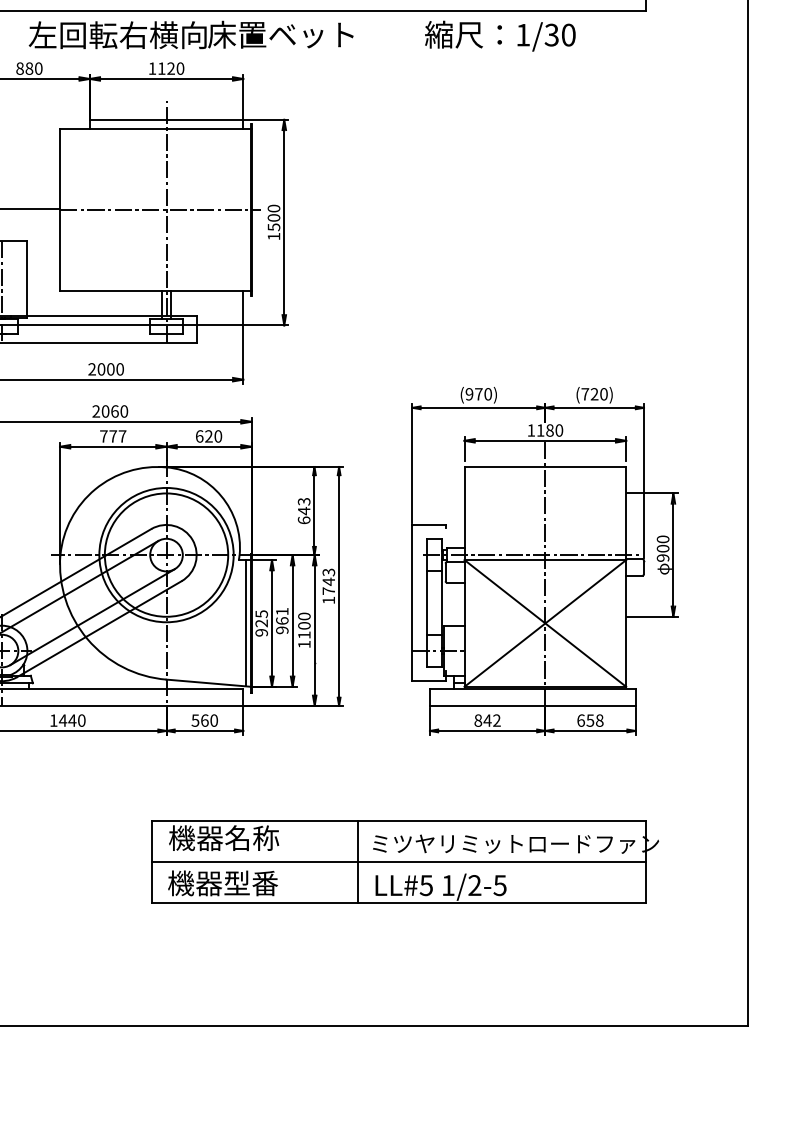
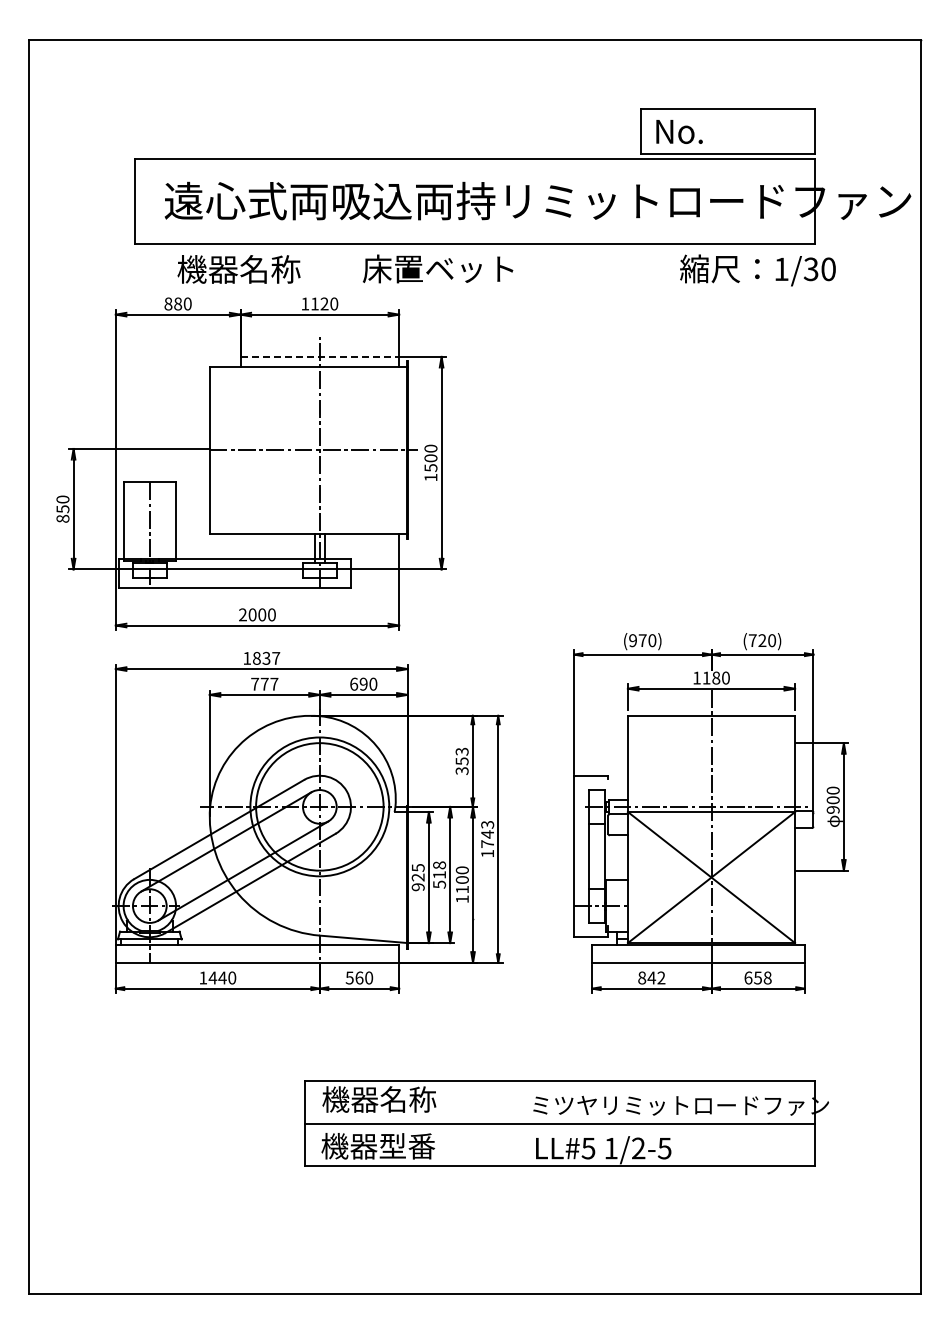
text: (117, 35) -> (269, 269), 左回転右横向 -> 機器名称
text: (499, 36) -> (757, 270), moved
line: (167, 119) -> (320, 356), solid -> dashed
text: (110, 410) -> (261, 657), 2060 -> 1837
text: (208, 436) -> (363, 684), 620 -> 690
text: (303, 515) -> (461, 765), 643 -> 353
text: (282, 620) -> (439, 874), 961 -> 518
line: (246, 623) -> (402, 877), removed
line: (357, 861) -> (517, 1123), removed

